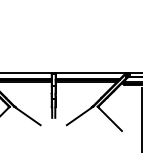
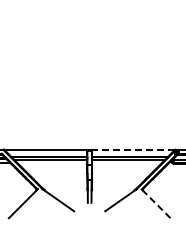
line: (90, 73) -> (133, 149), solid -> dashed
line: (109, 118) -> (155, 203), solid -> dashed

